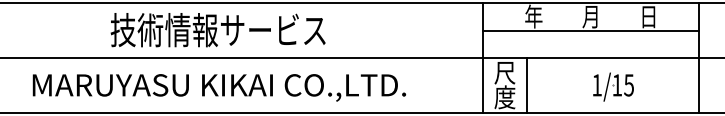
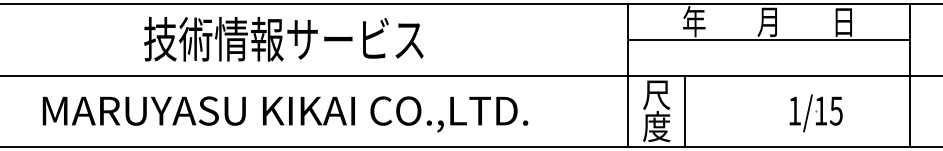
part: (613, 86) -> (816, 112), moved

